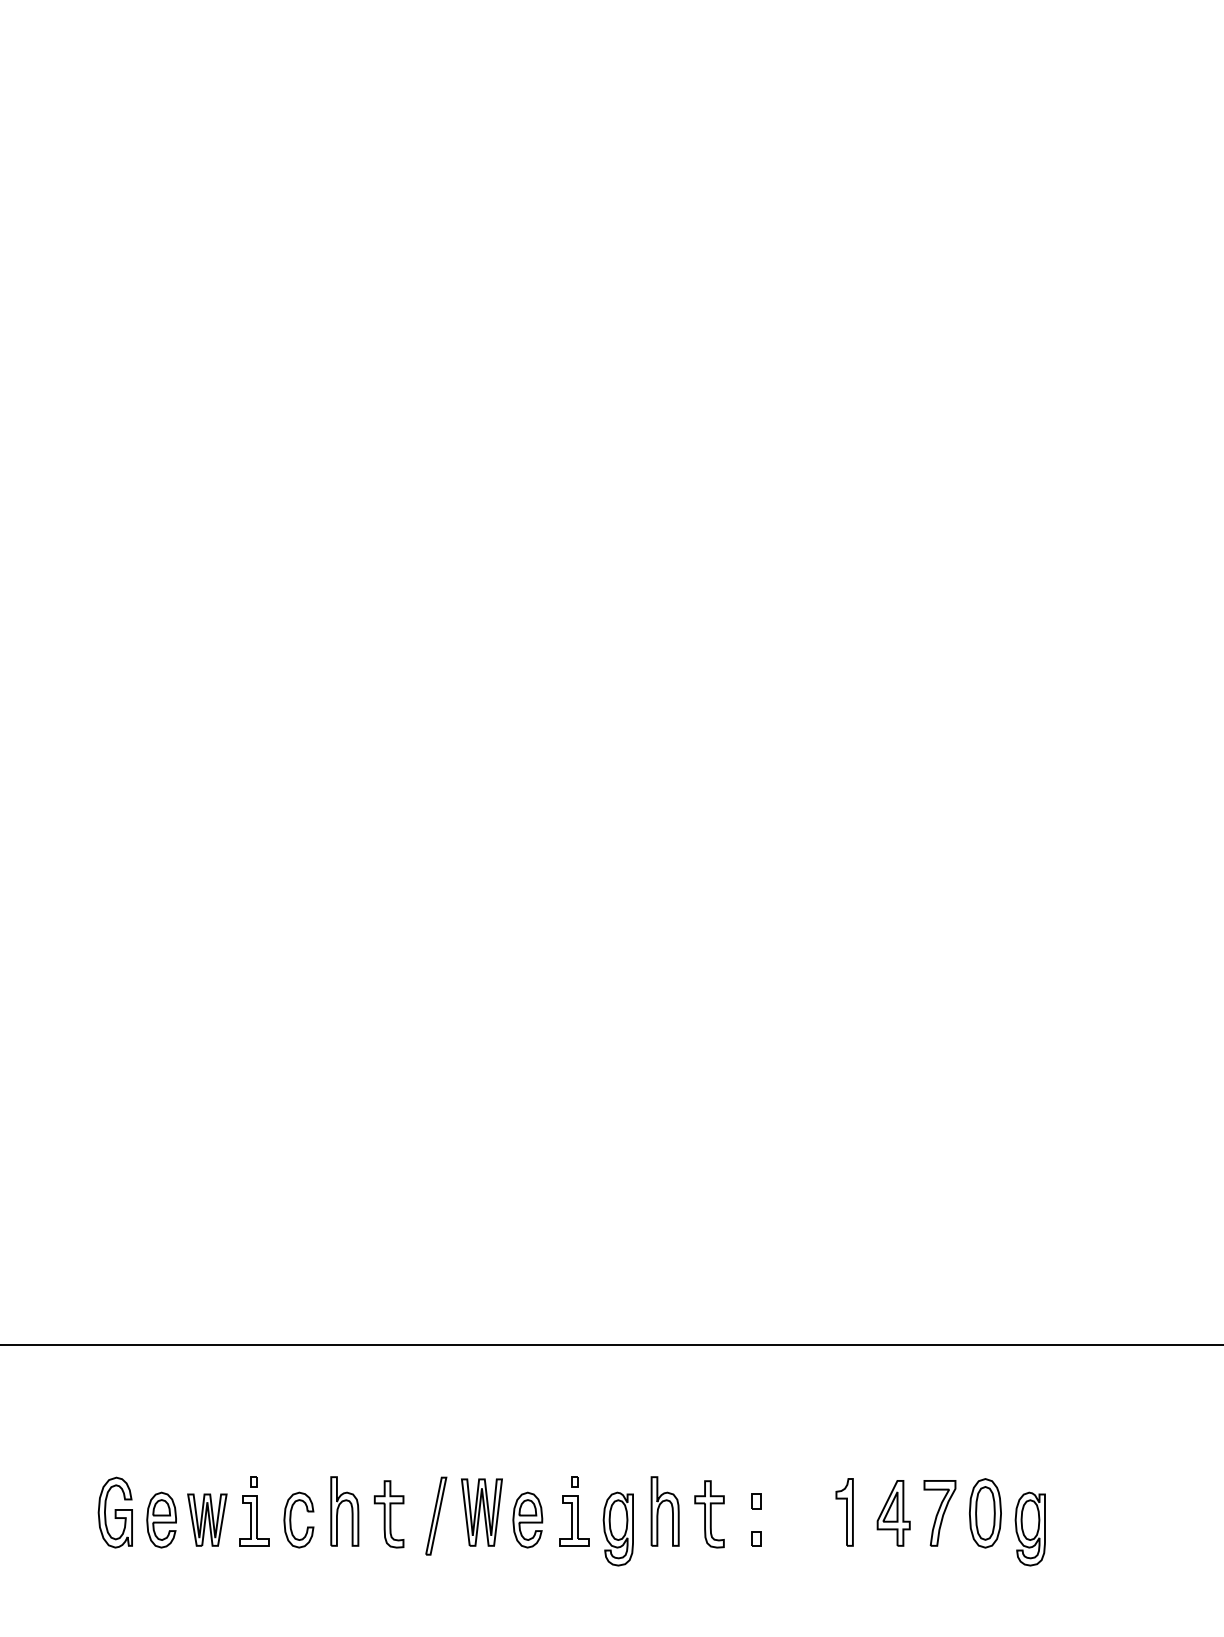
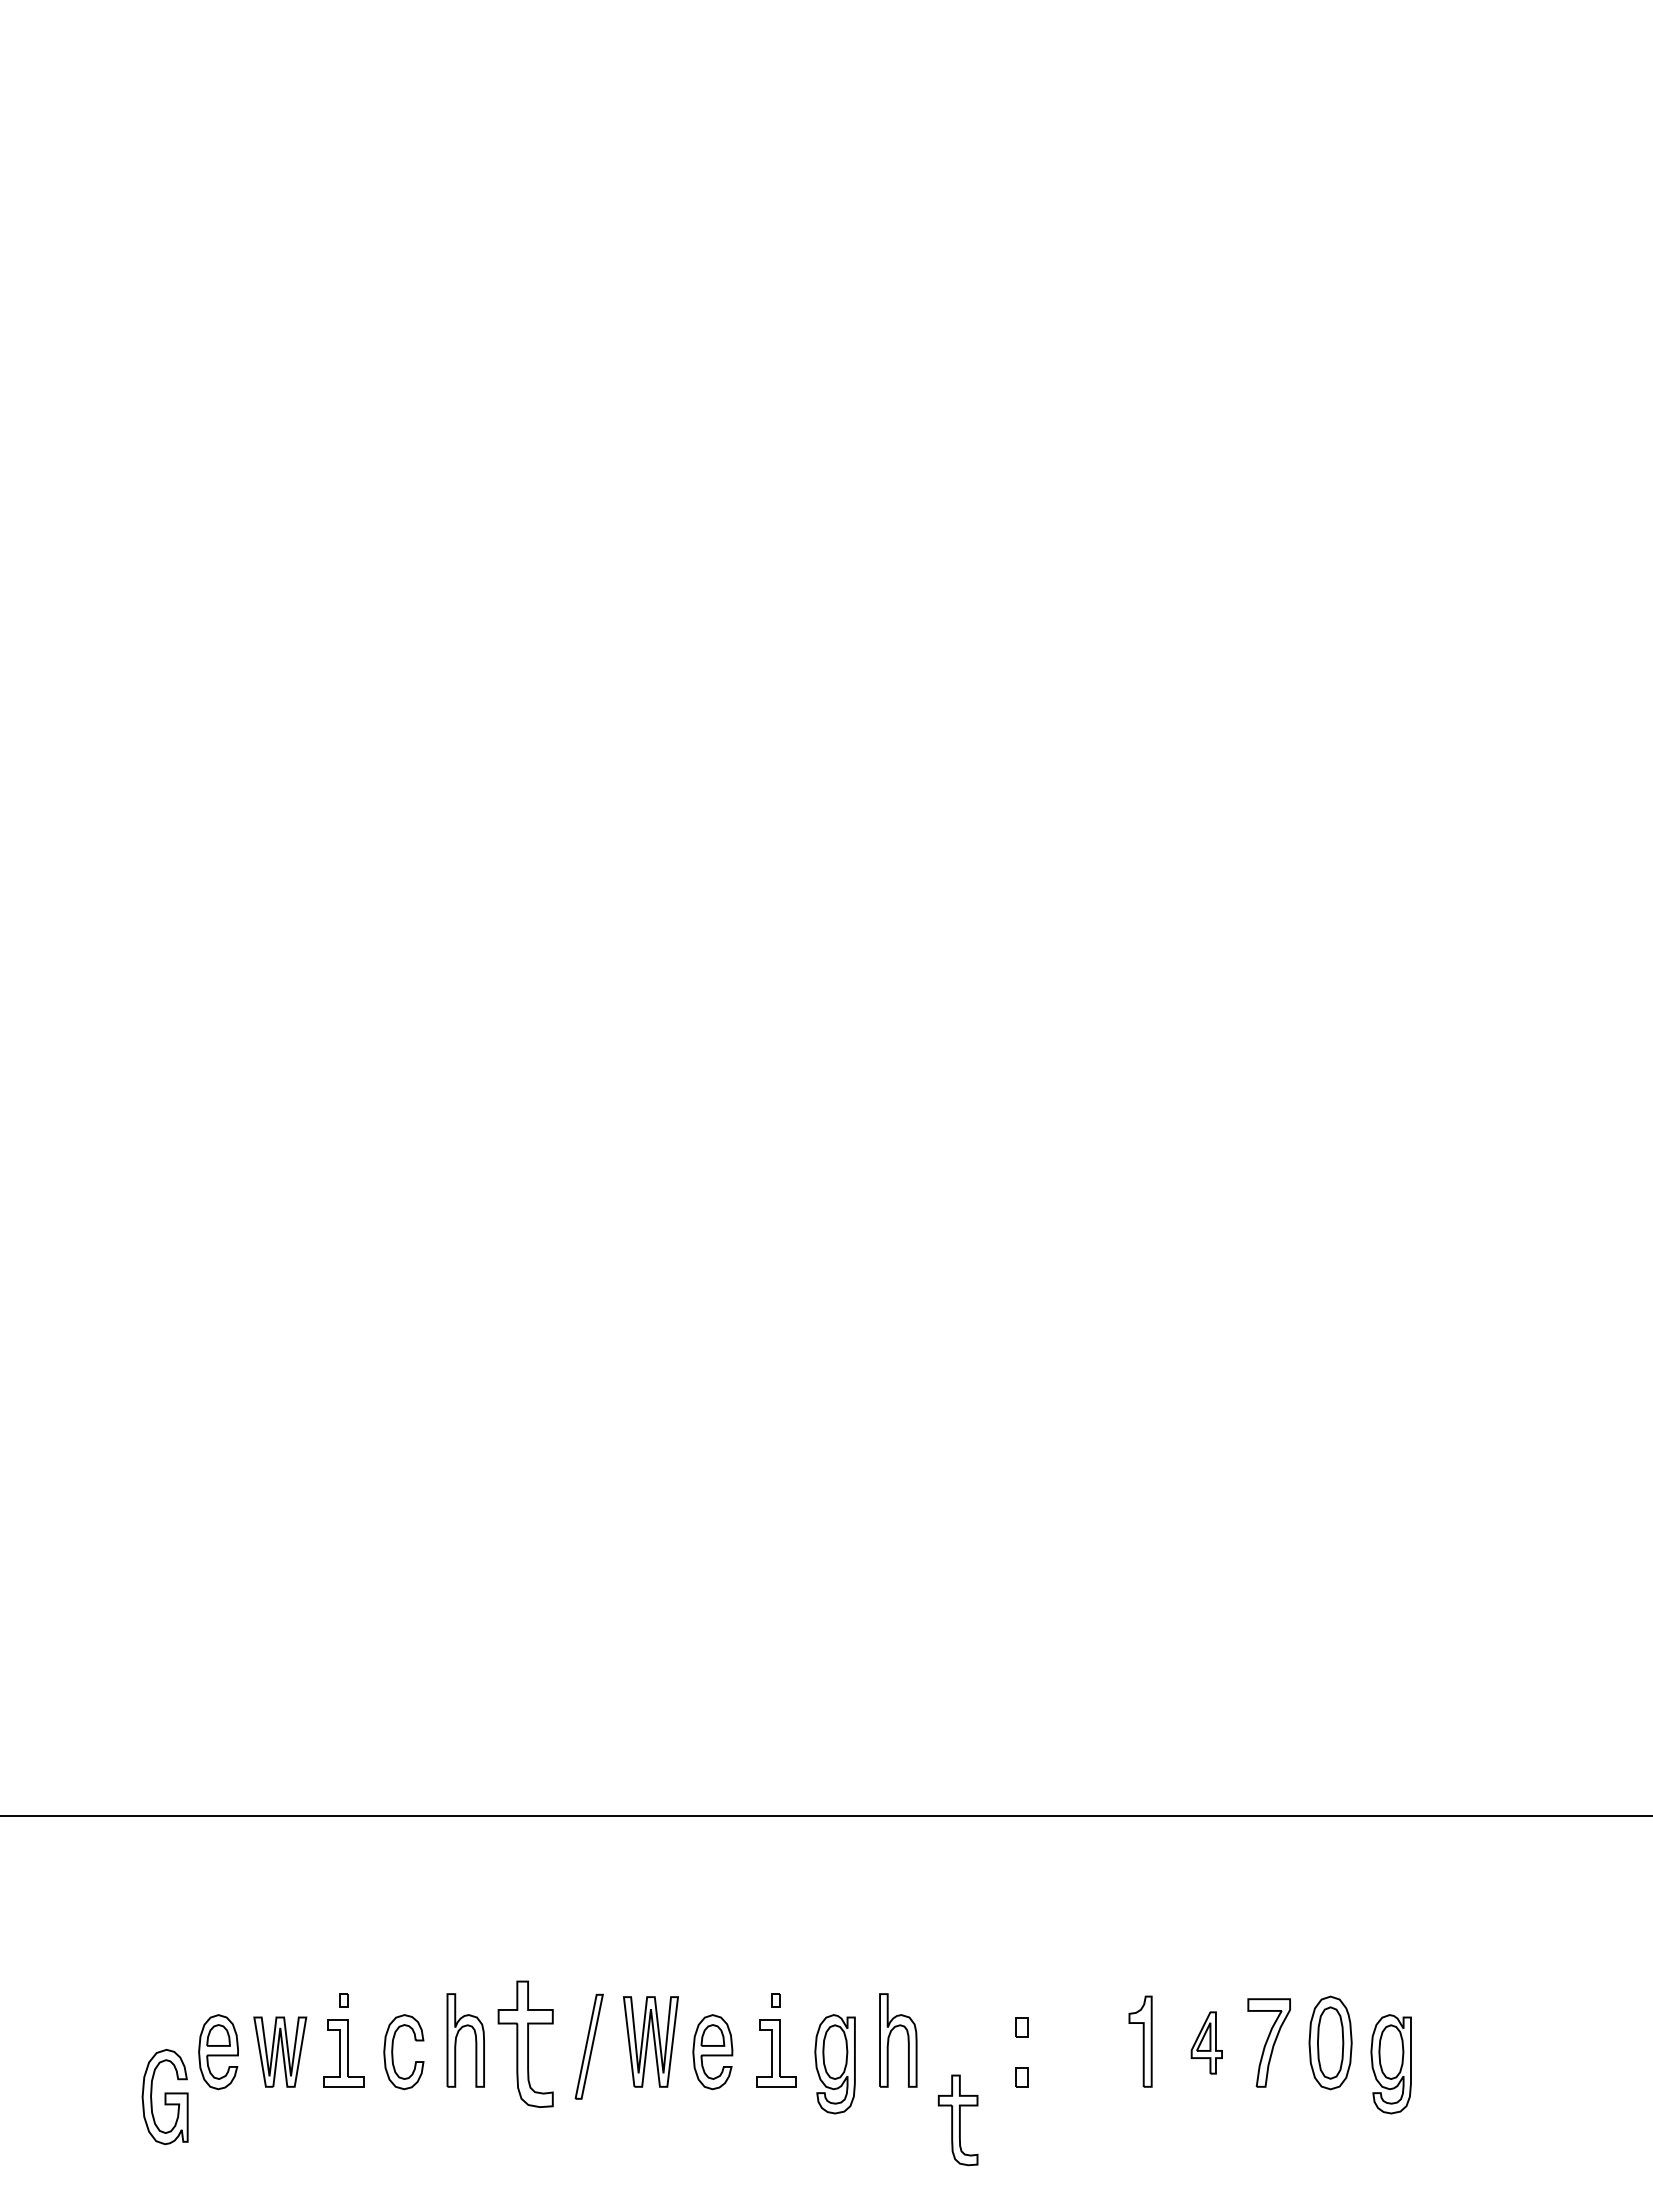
part: (114, 1513) -> (164, 2097), moved
part: (893, 1513) -> (1206, 2042), size x0.7
part: (389, 1514) -> (525, 2044), size x1.4
part: (709, 1514) -> (957, 2120), moved

